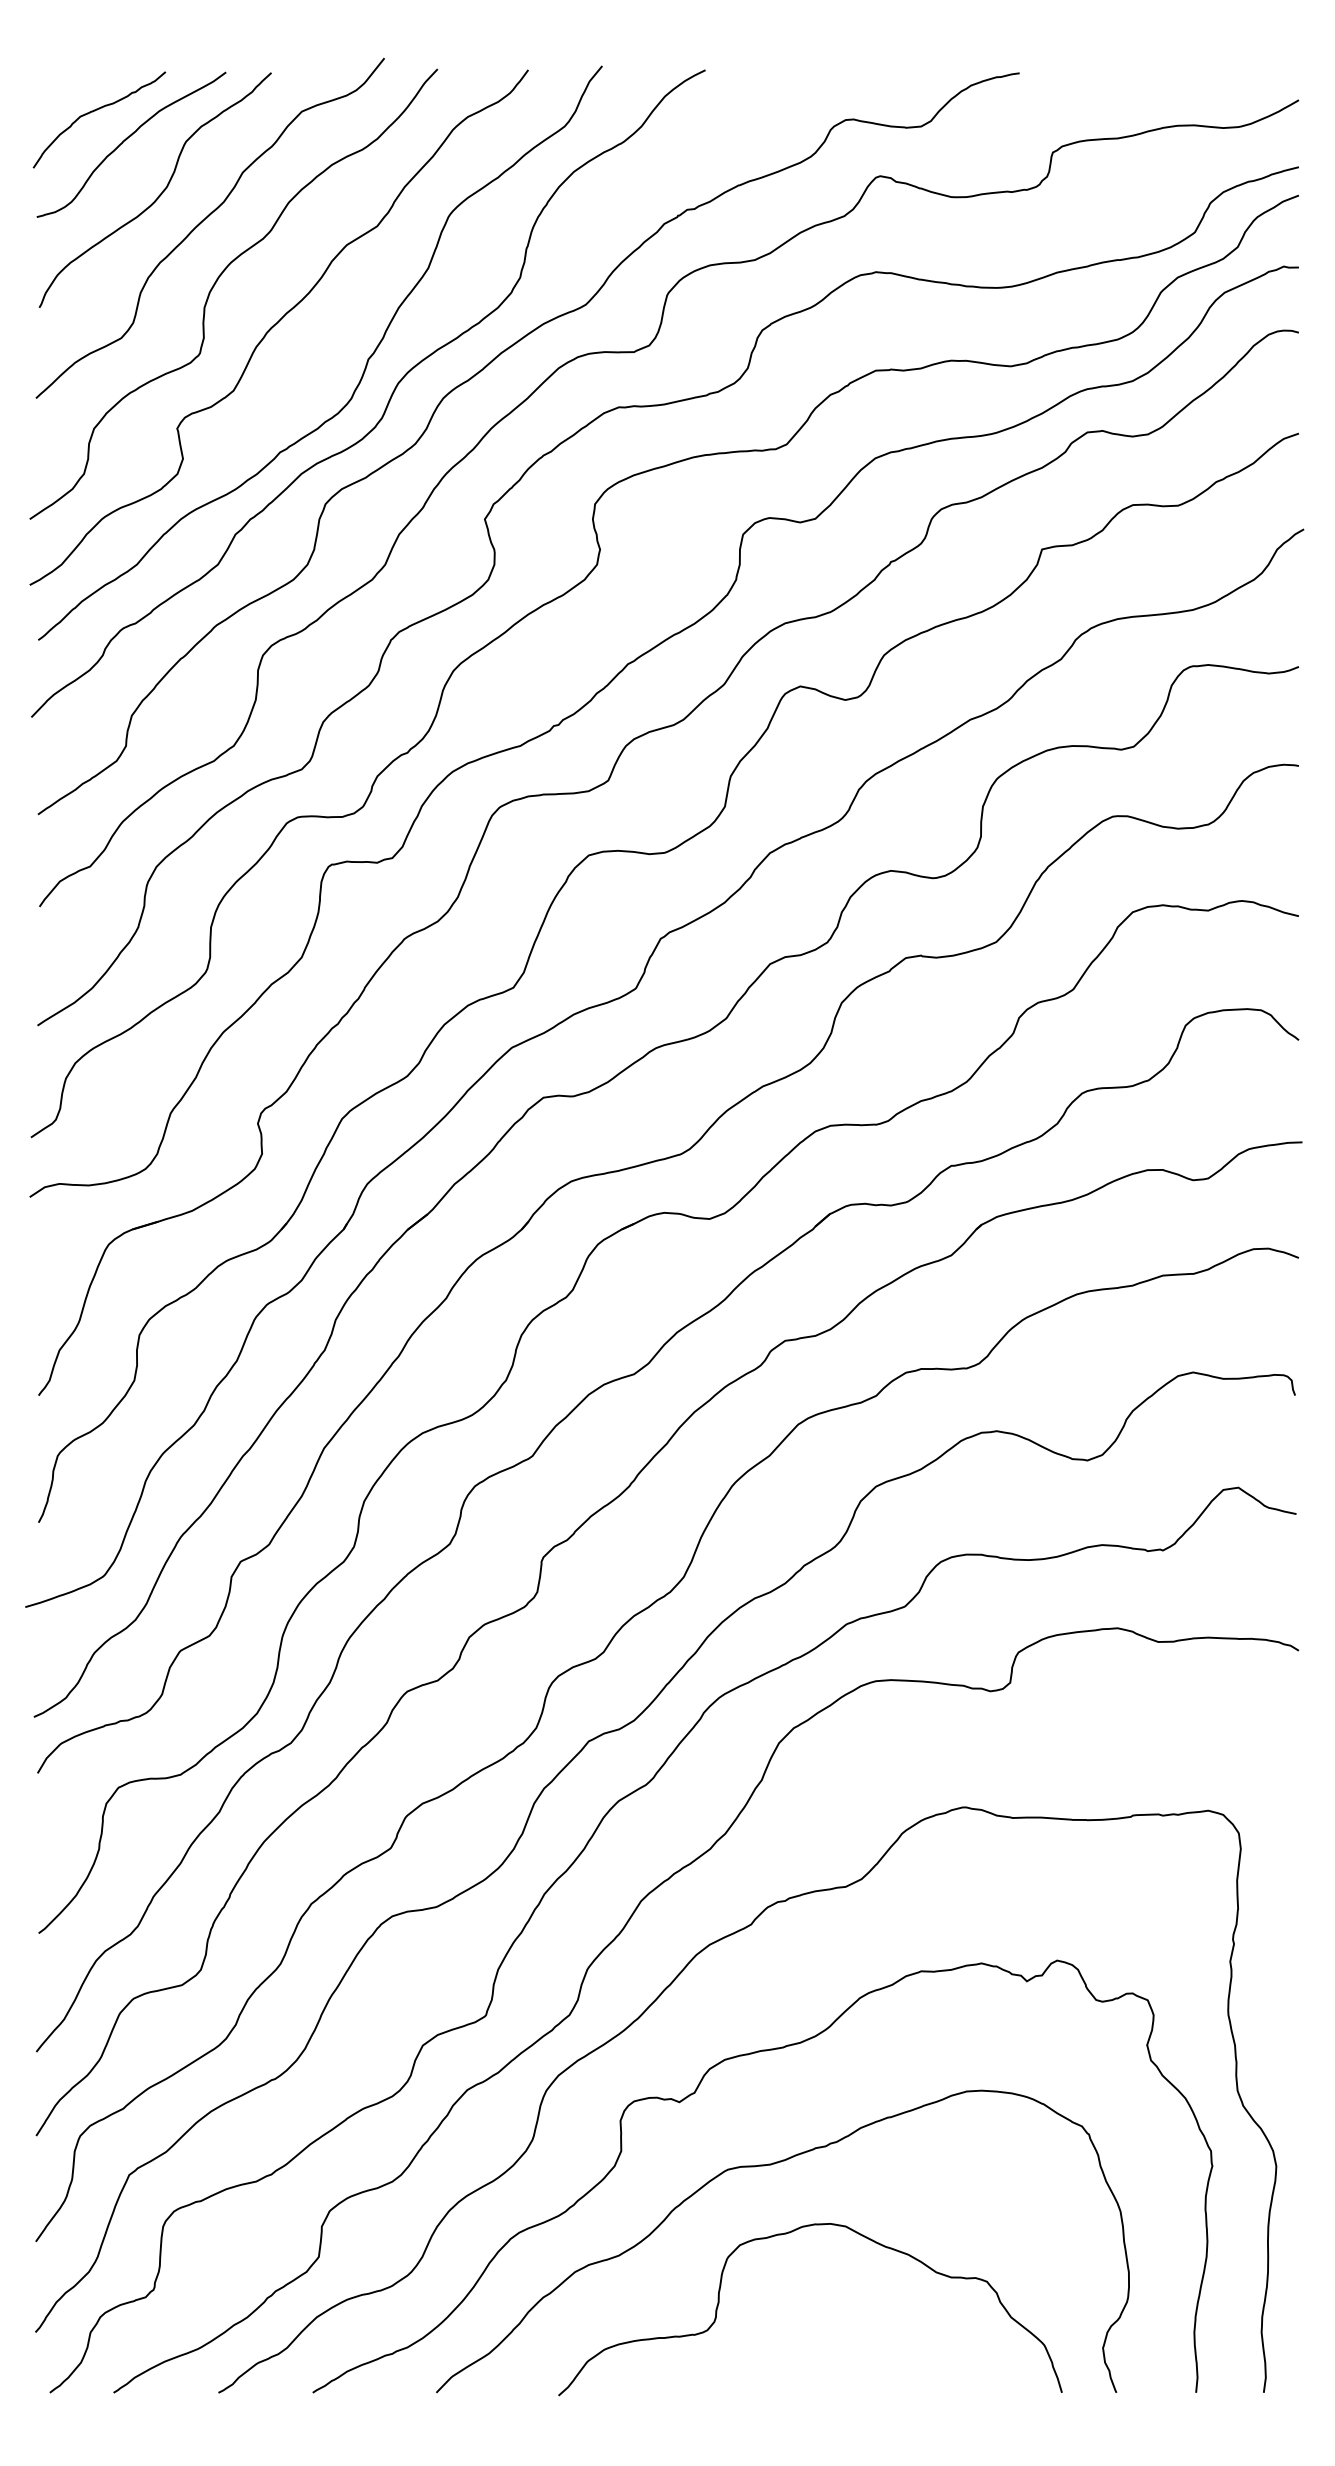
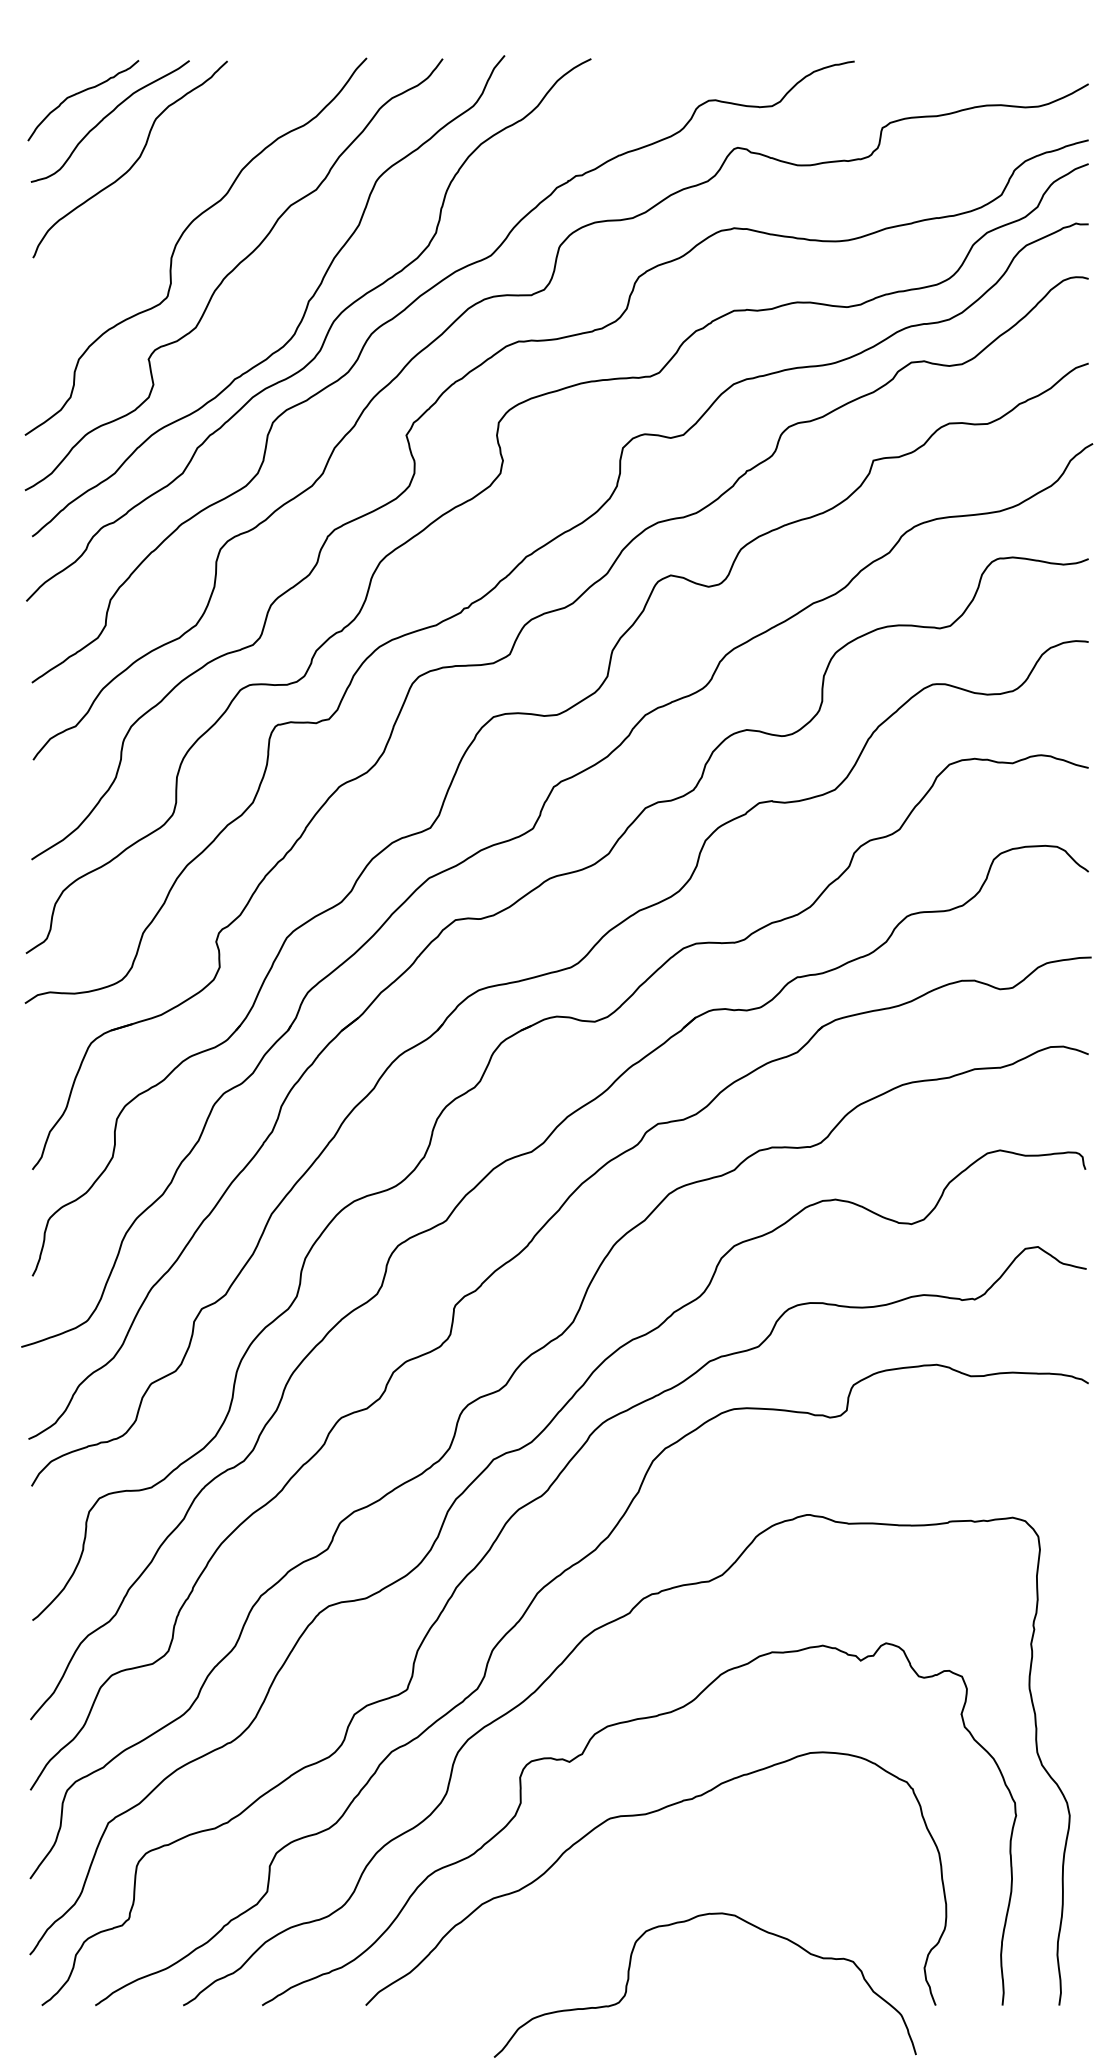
curve: (203, 221) -> (170, 185), removed
curve: (786, 2234) -> (685, 1922), moved

